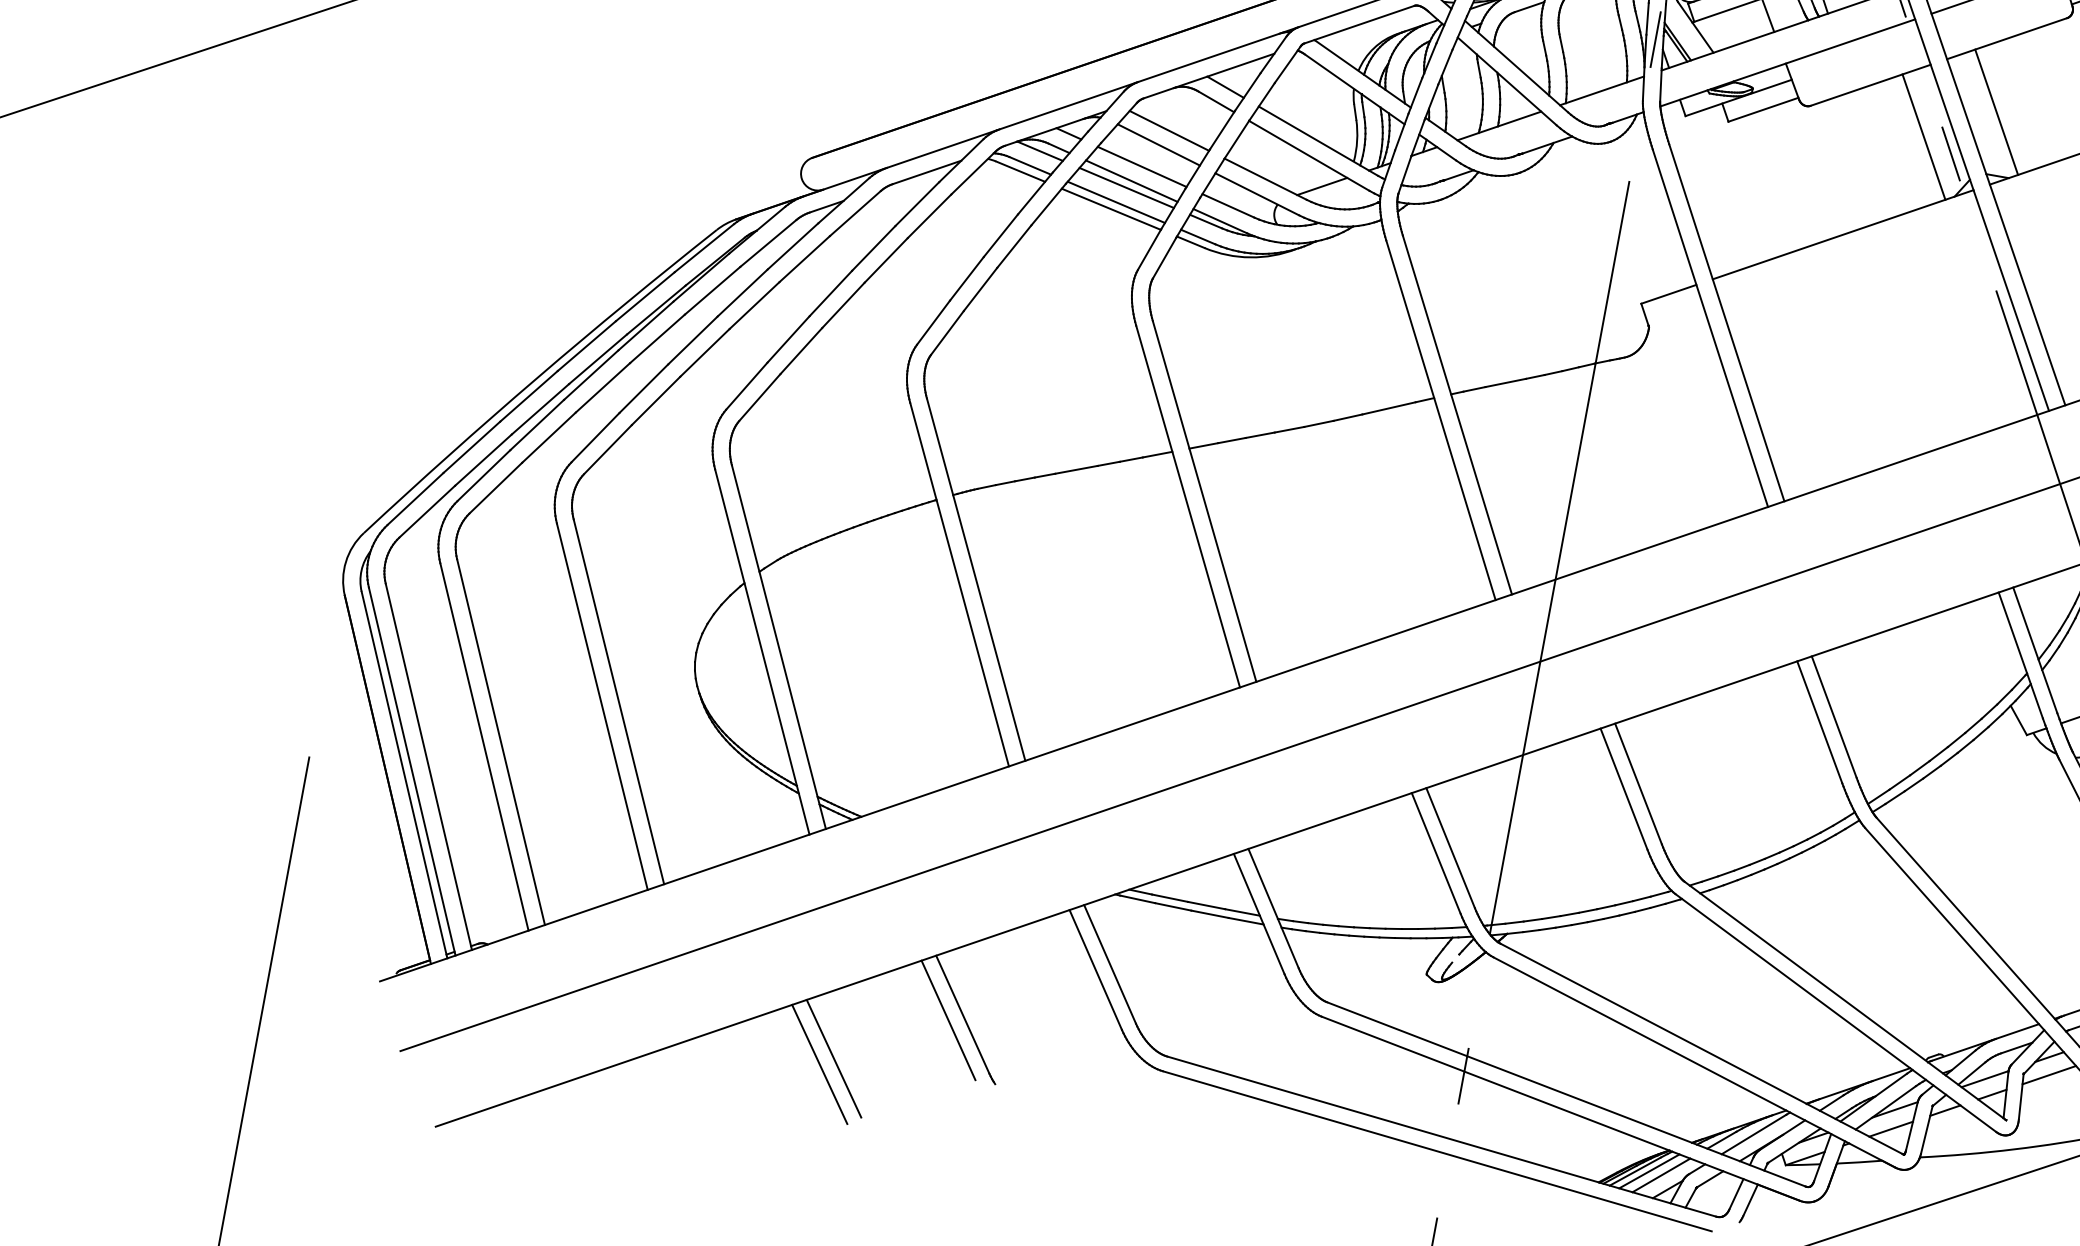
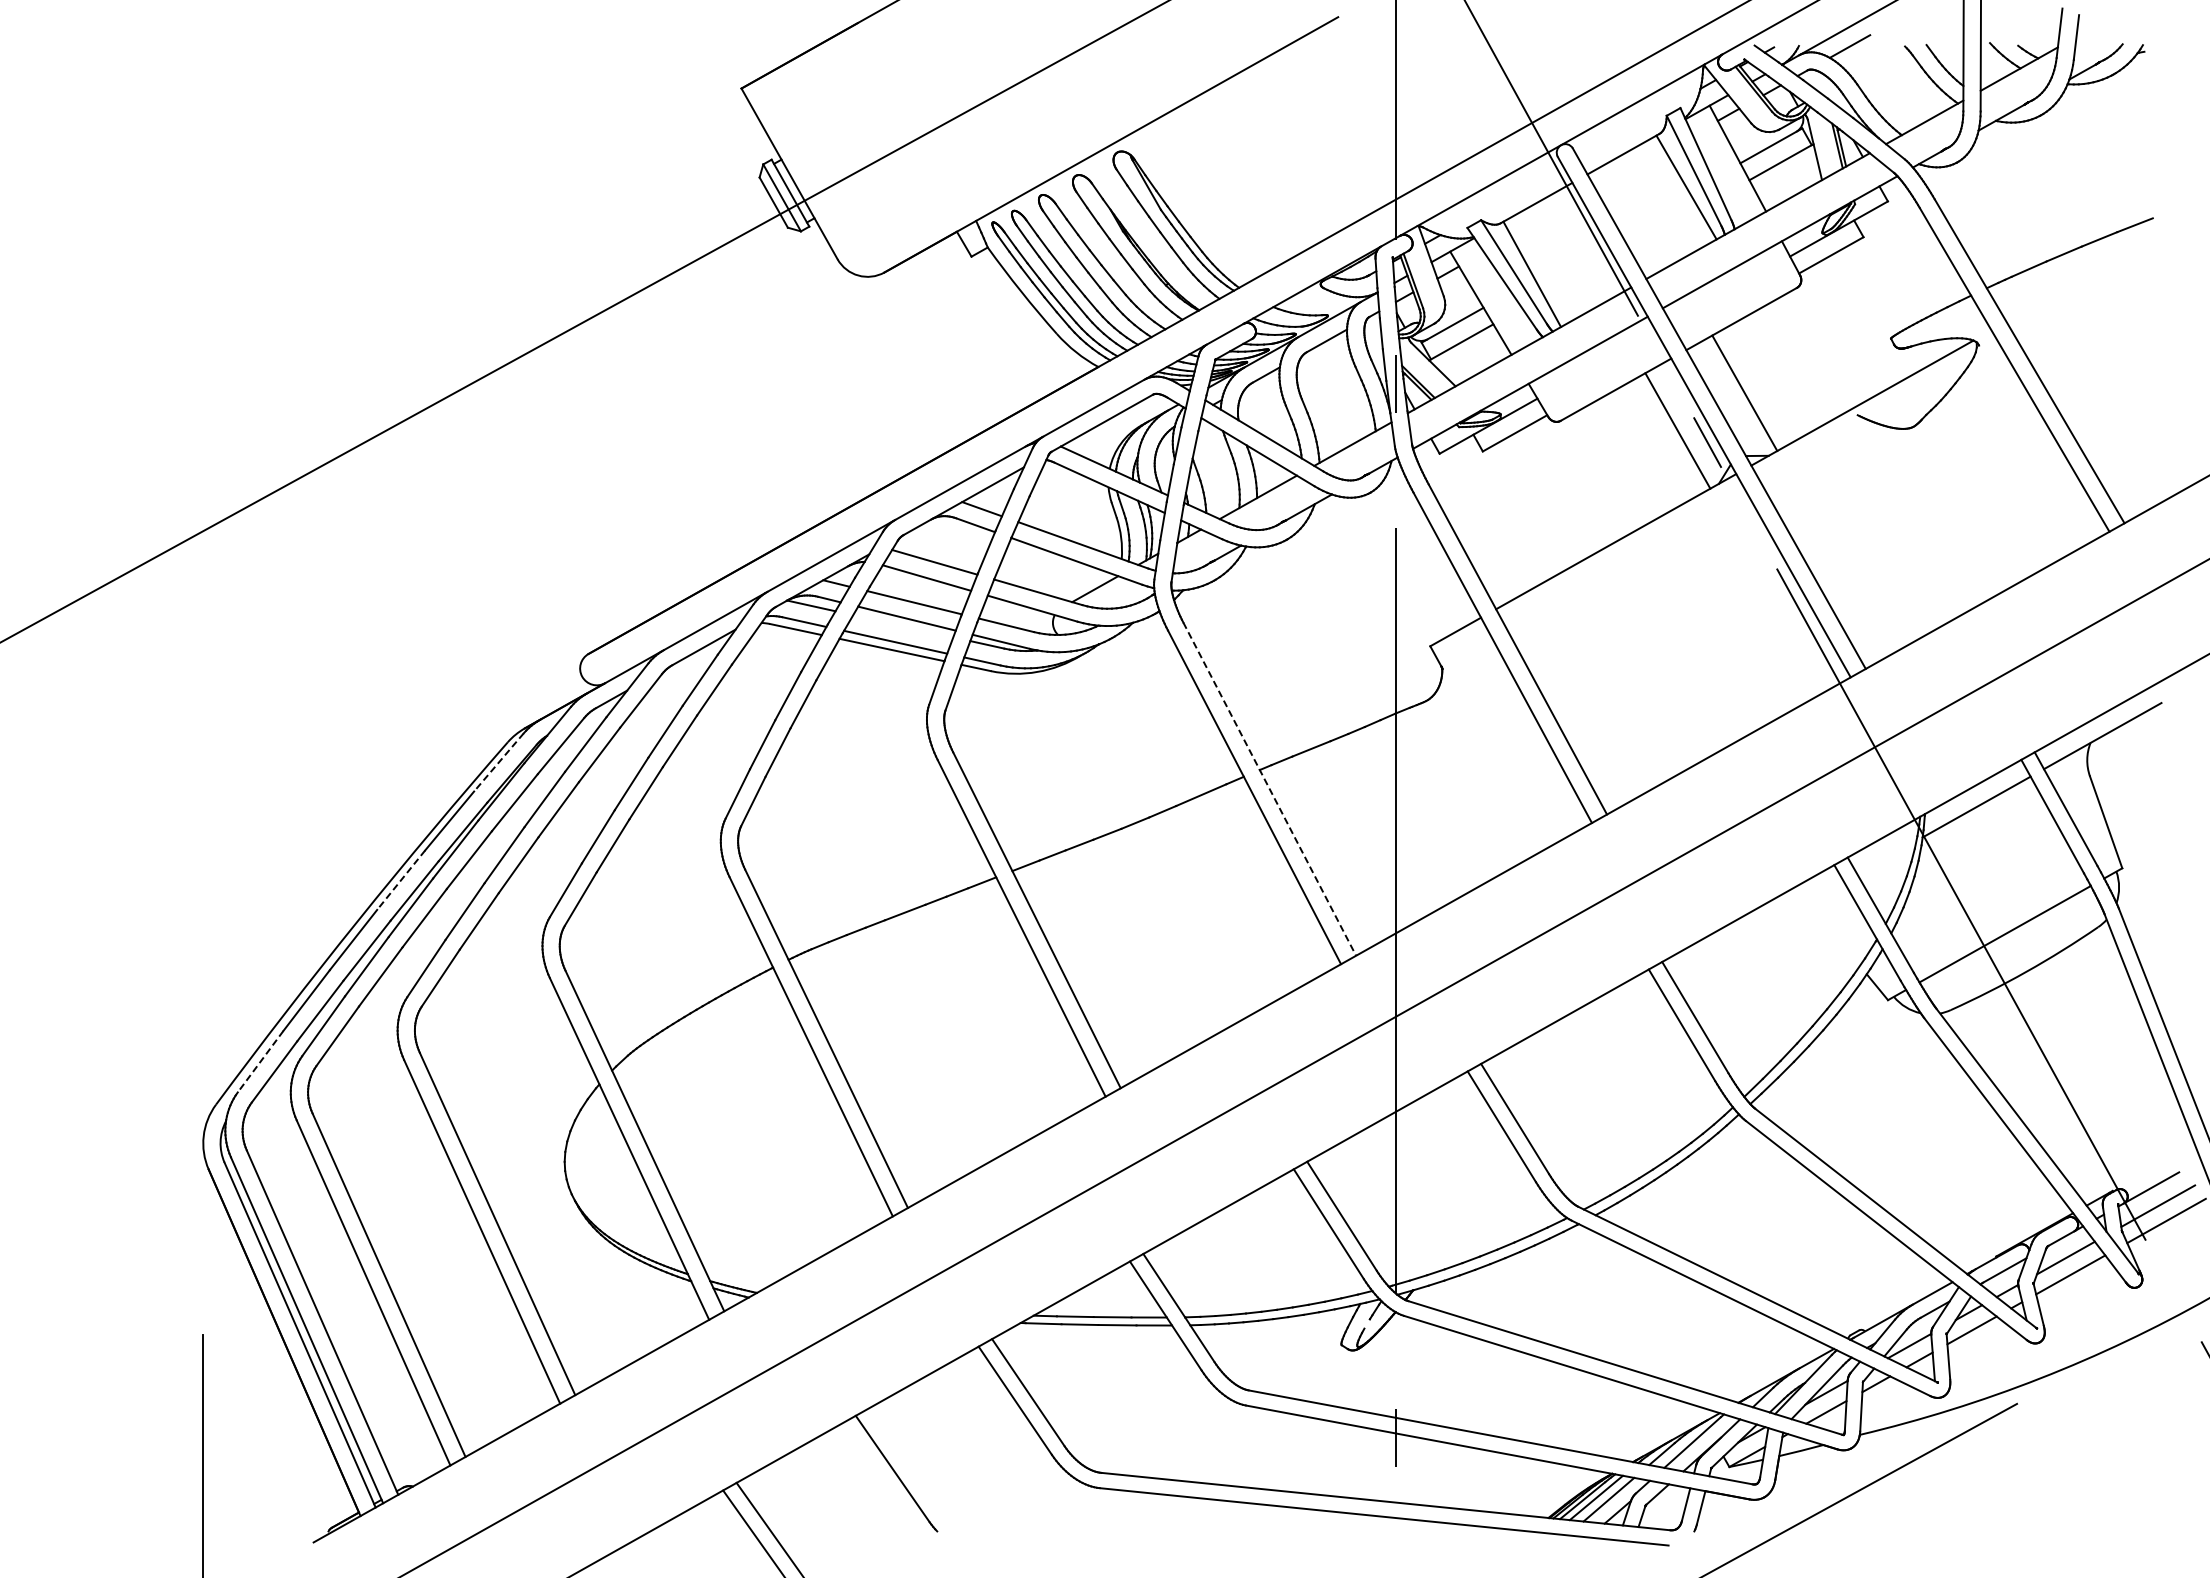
line: (1126, 188) -> (903, 626), removed
line: (703, 248) -> (498, 762), solid -> dashed
line: (586, 346) -> (400, 880), solid -> dashed
line: (1457, 415) -> (1269, 789), solid -> dashed
line: (415, 499) -> (260, 1062), solid -> dashed
line: (948, 1020) -> (879, 1477), removed

